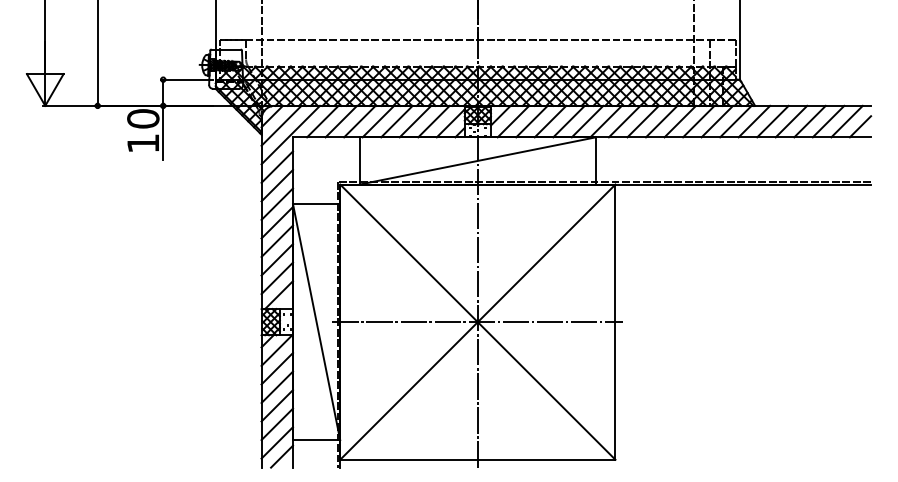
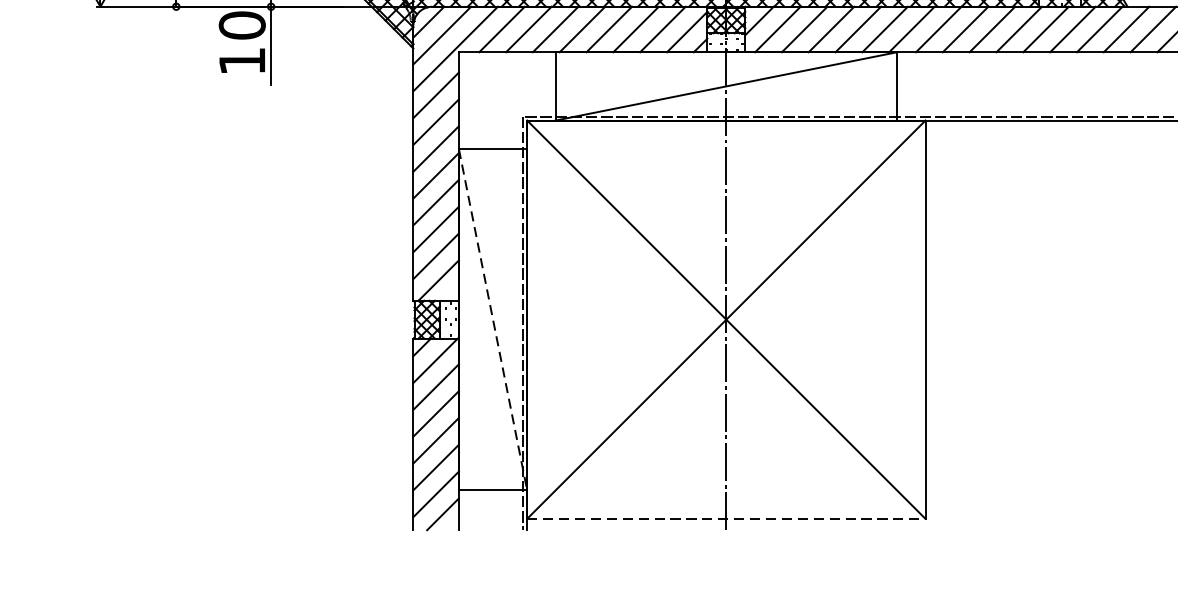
line: (316, 322) -> (492, 320), solid -> dashed
line: (477, 322) -> (725, 320), removed
line: (477, 459) -> (725, 518), solid -> dashed

